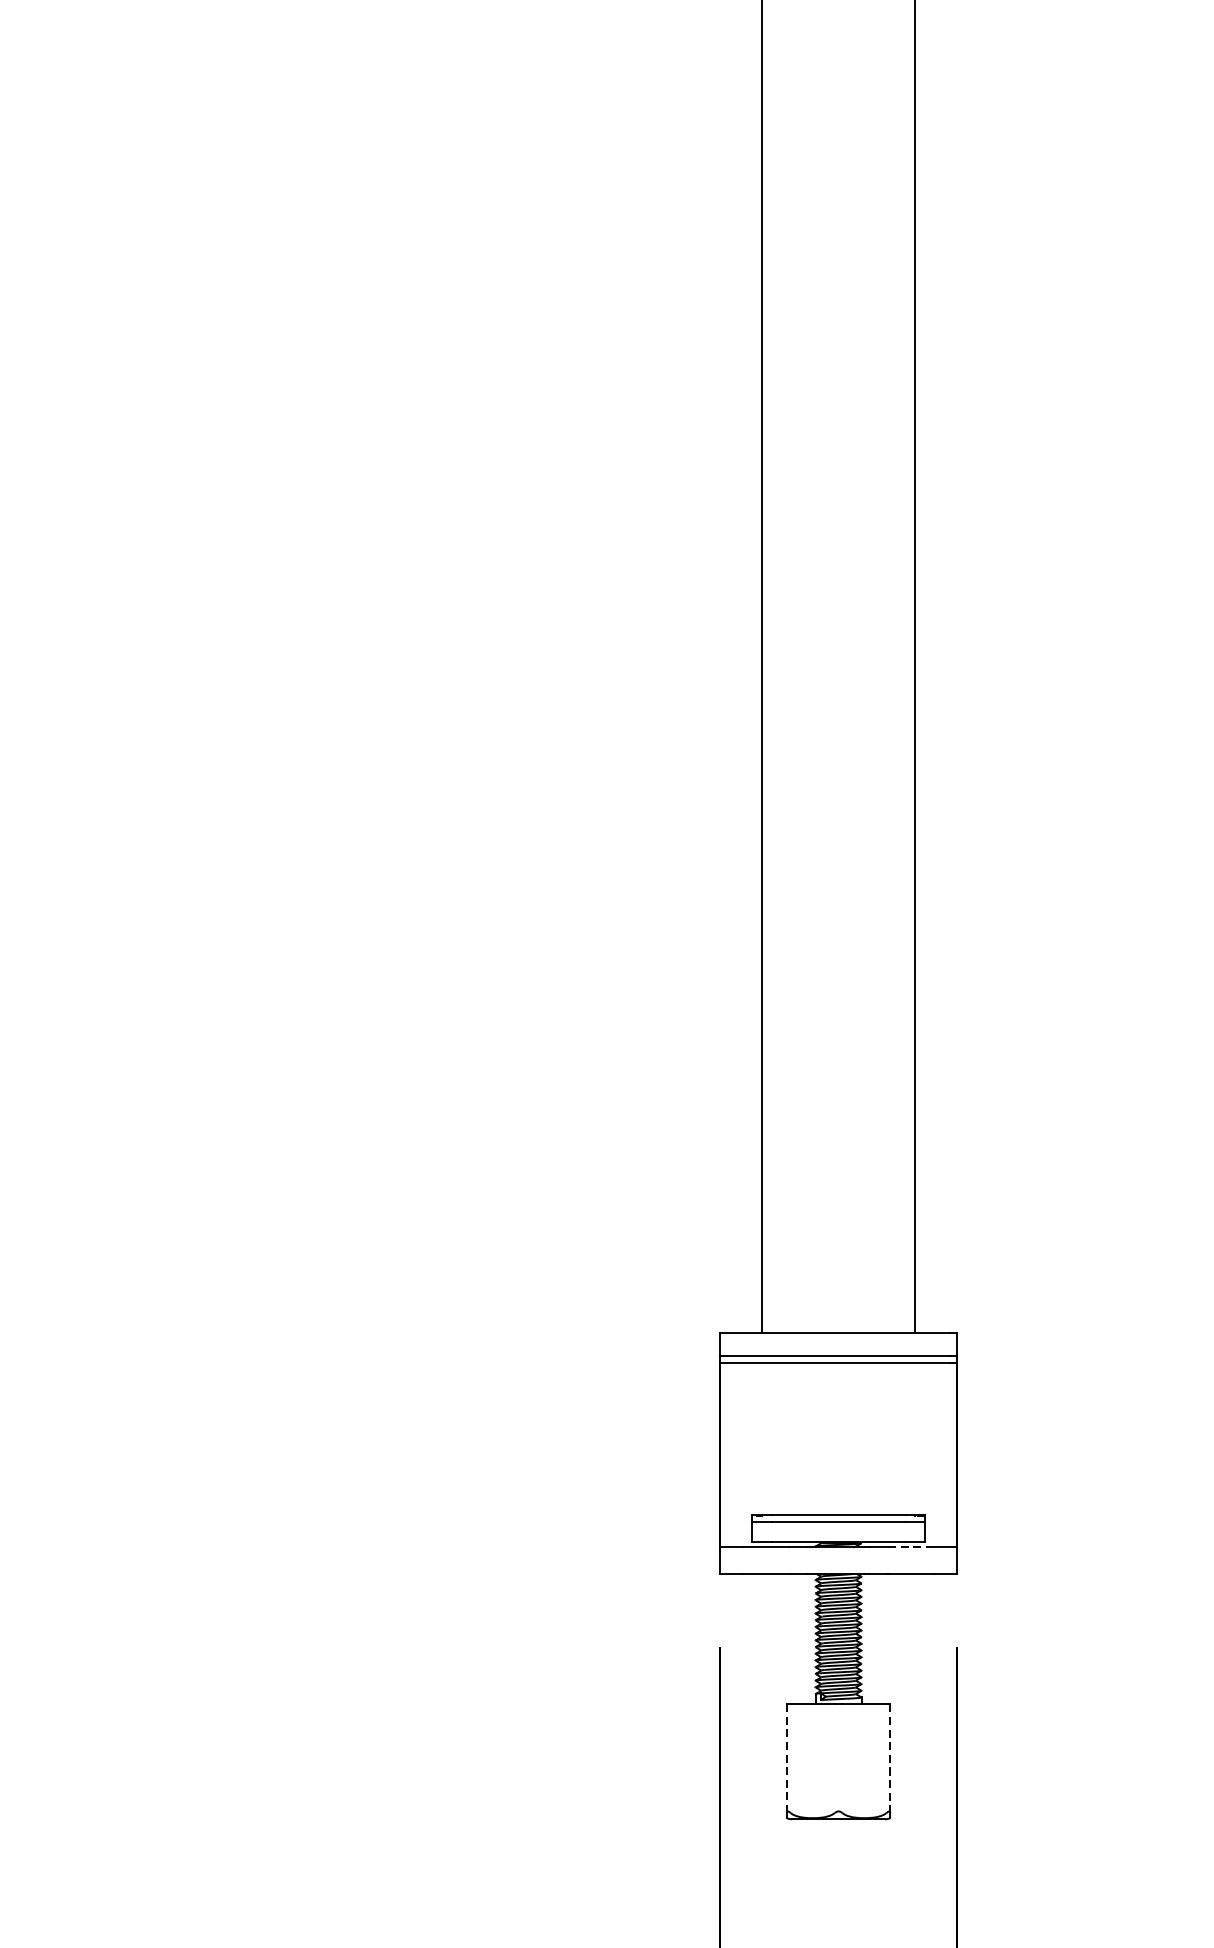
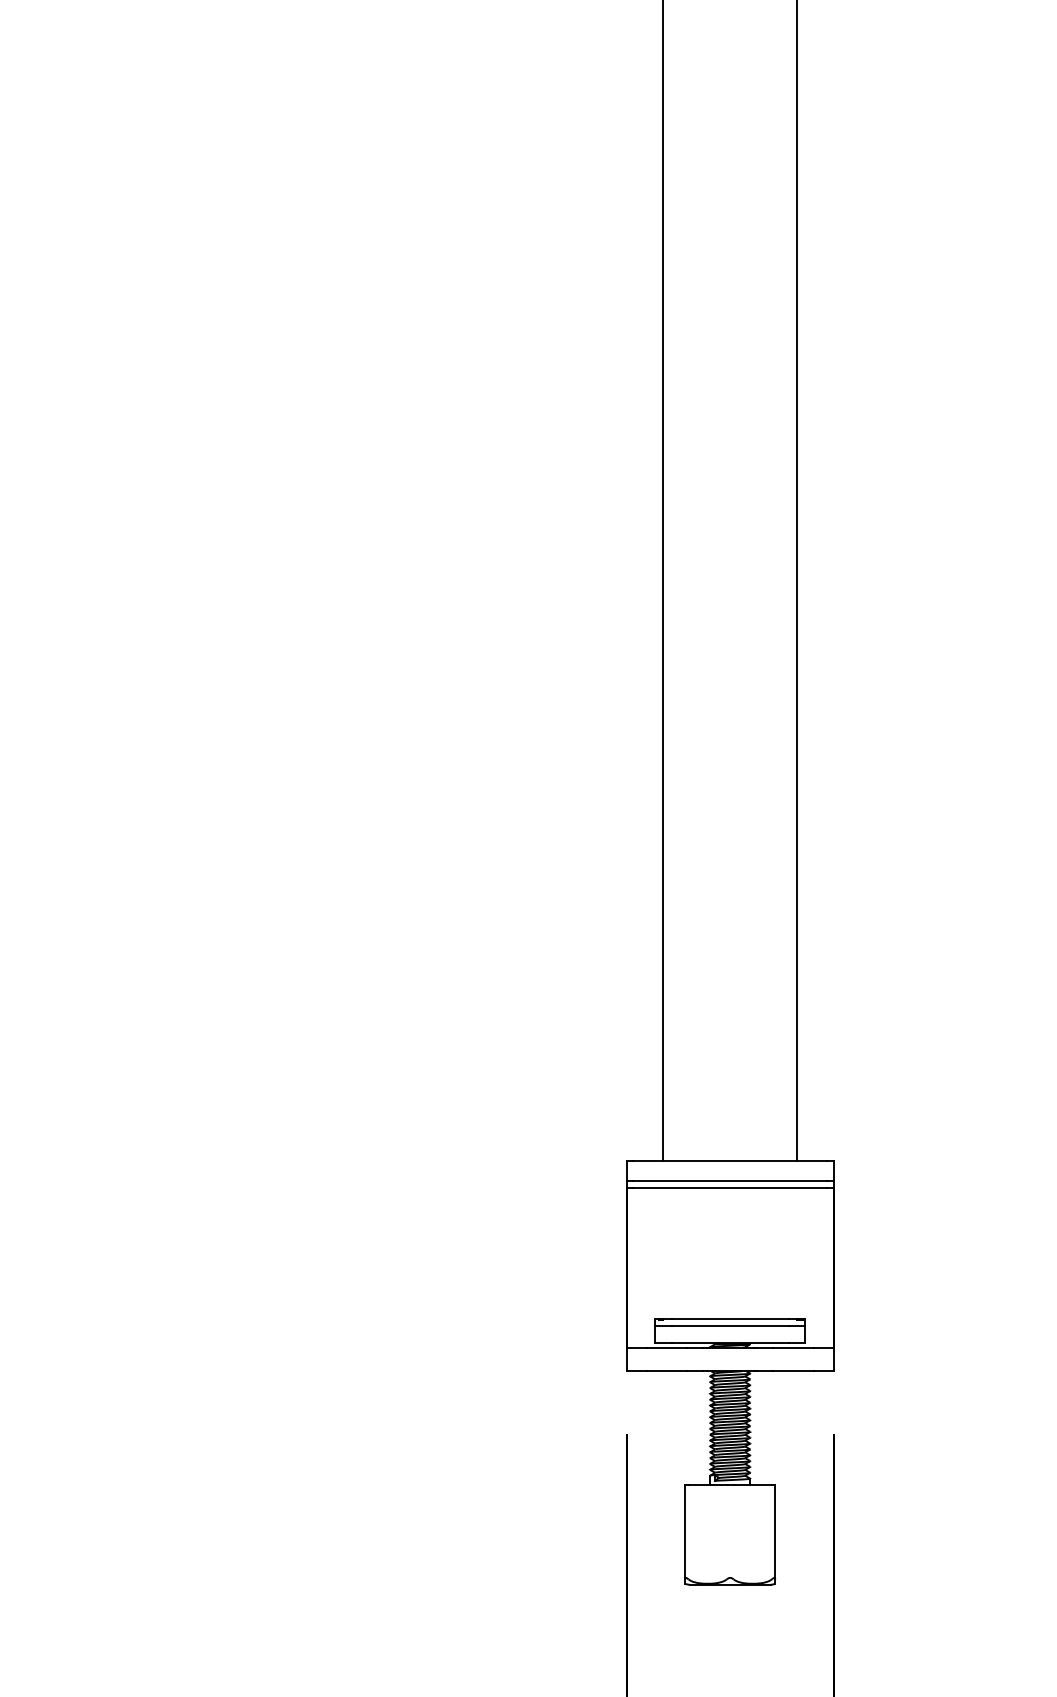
line: (911, 1546) -> (793, 1347), dashed -> solid
line: (787, 1758) -> (685, 1531), dashed -> solid
line: (890, 1759) -> (775, 1532), dashed -> solid

